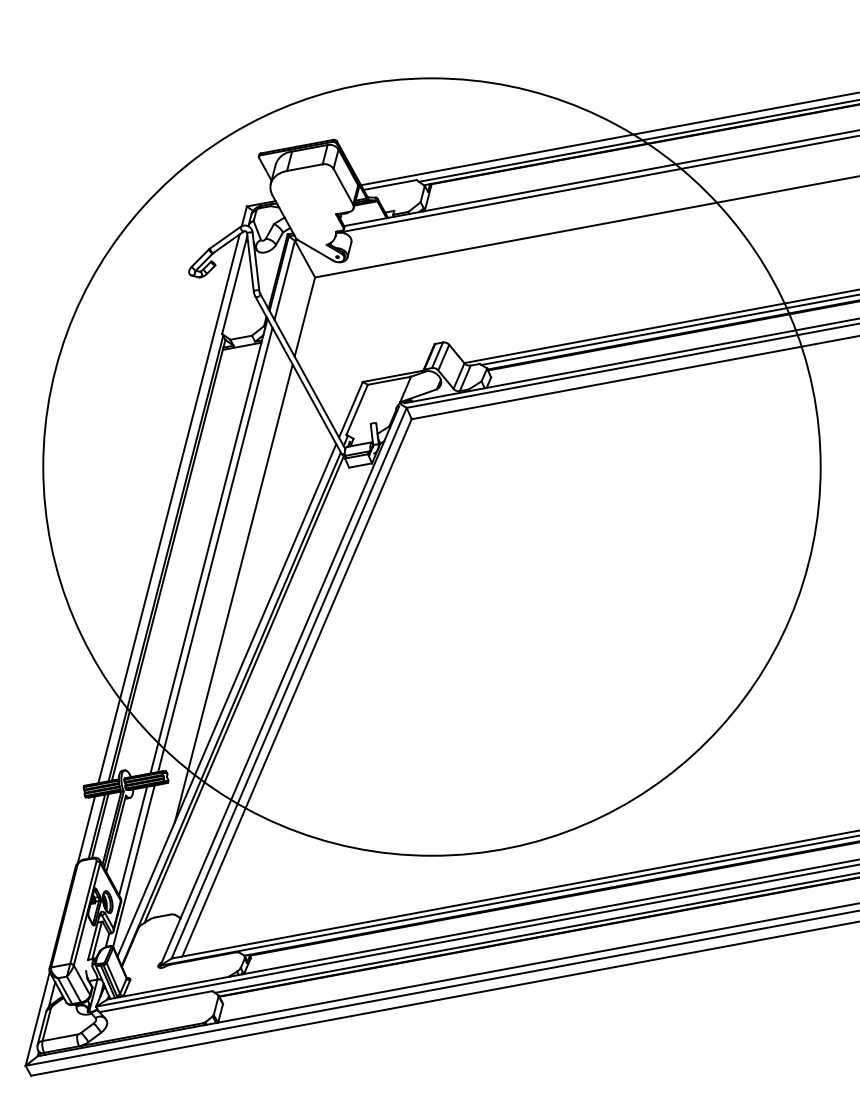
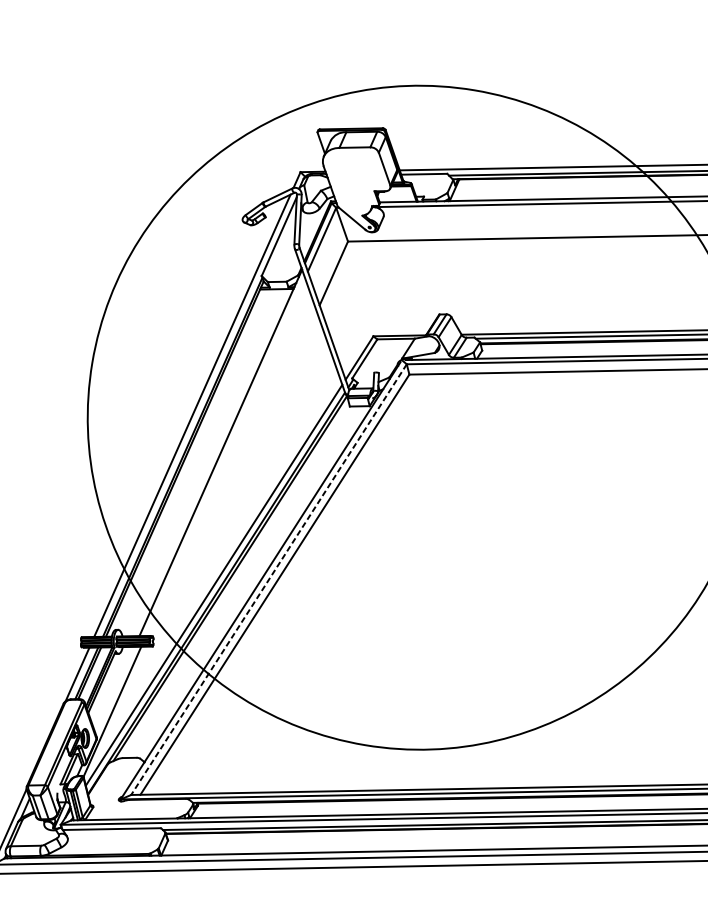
line: (215, 549) -> (225, 456), removed
line: (233, 593) -> (234, 496), removed
line: (289, 683) -> (269, 579), solid -> dashed
line: (133, 840) -> (115, 690), removed

